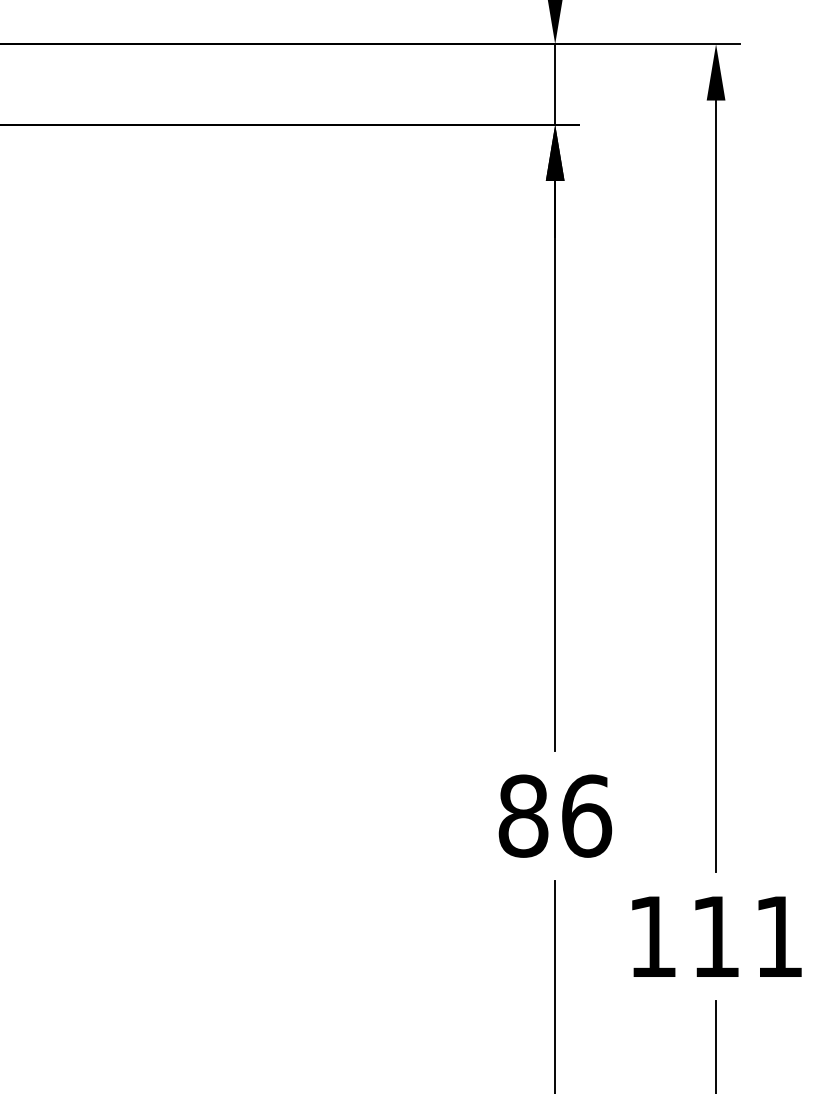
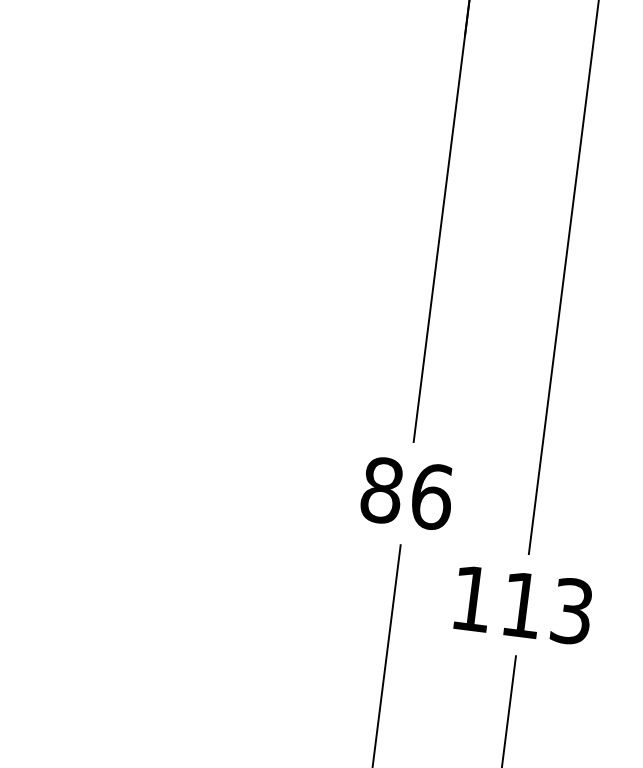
text: (778, 936) -> (571, 611), 111 -> 113

